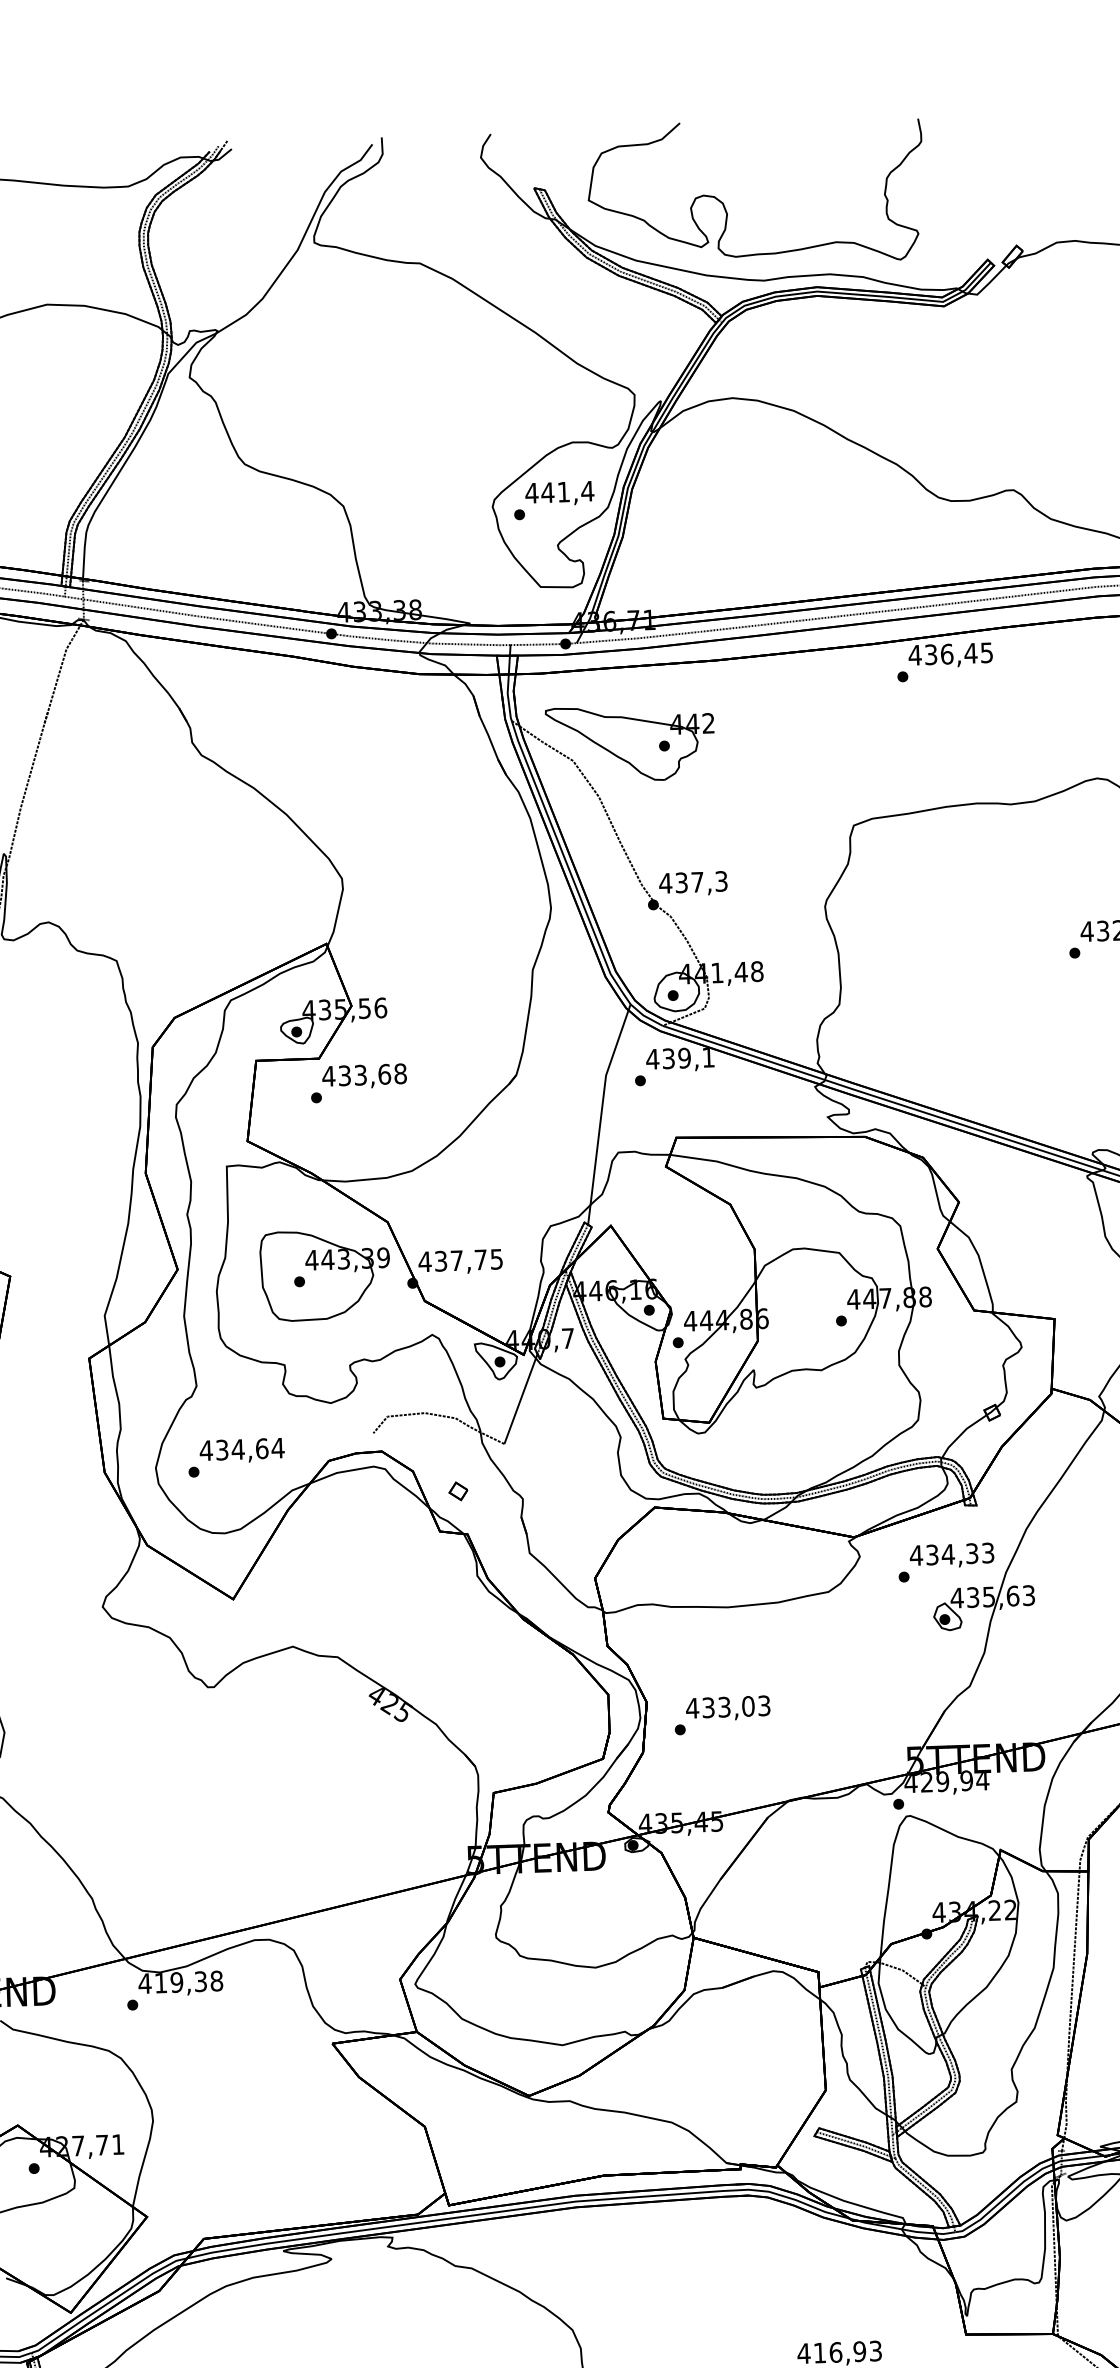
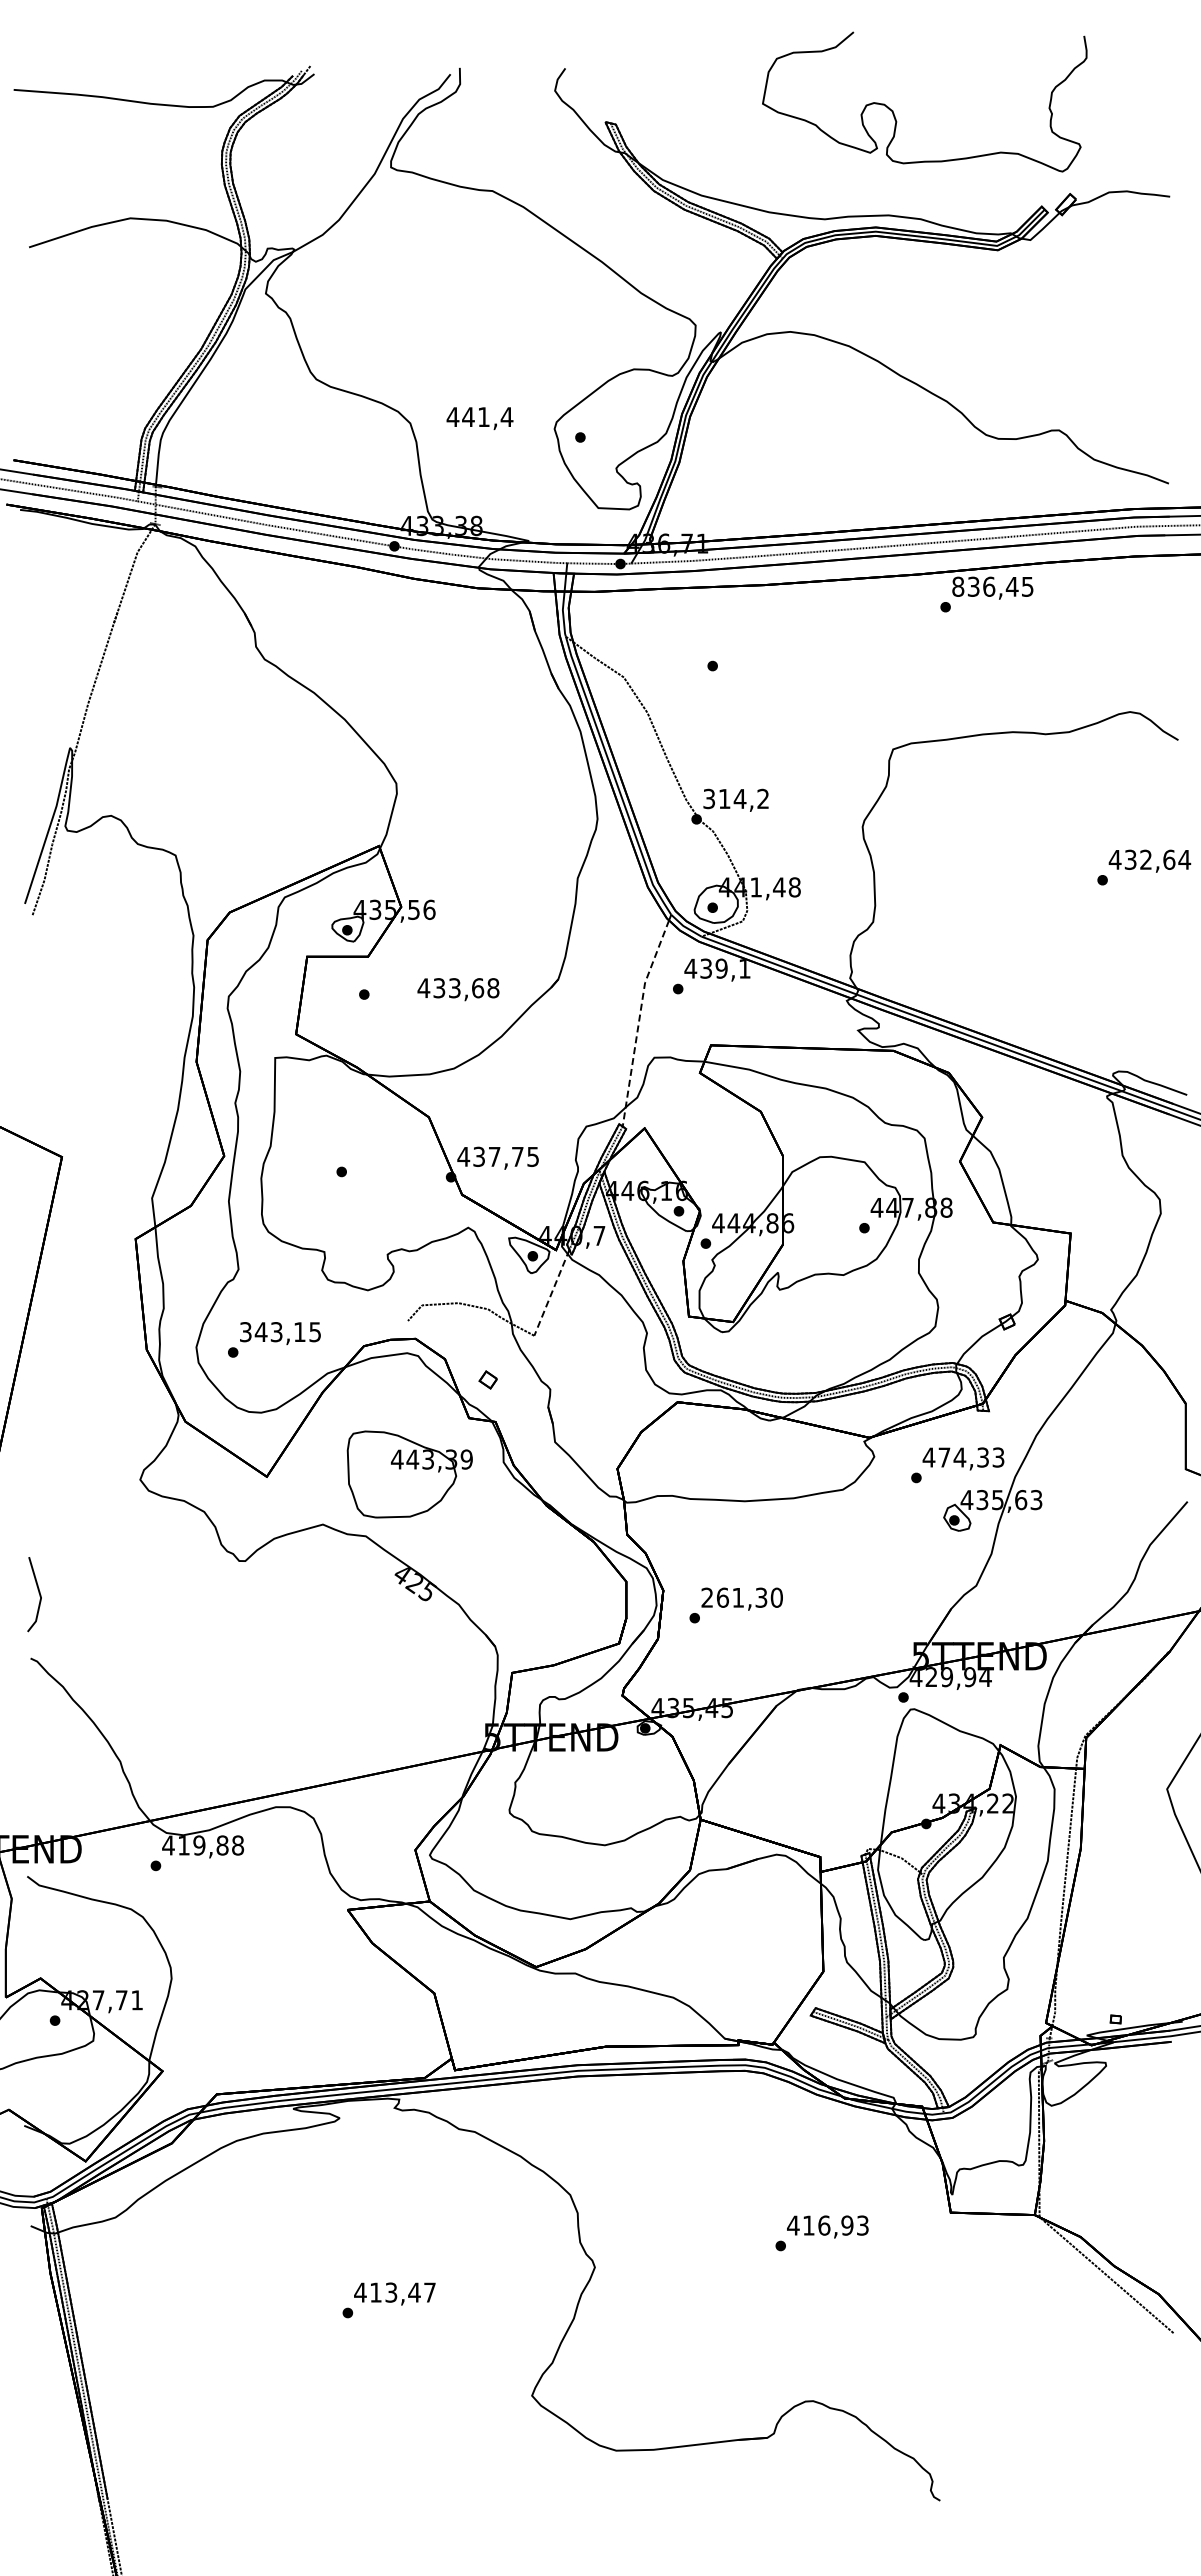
part: (723, 202) -> (893, 110), moved
text: (559, 493) -> (479, 418), moved
text: (914, 655) -> (957, 586), 436,45 -> 836,45
part: (630, 743) -> (679, 662), removed
text: (692, 881) -> (735, 798), 437,3 -> 314,2
text: (364, 1076) -> (458, 989), moved
line: (601, 1115) -> (639, 1021), solid -> dashed
part: (324, 1275) -> (409, 1474), moved
line: (520, 1399) -> (551, 1293), solid -> dashed
text: (242, 1449) -> (280, 1332), 434,64 -> 343,15
text: (932, 1554) -> (944, 1457), 434,33 -> 474,33
text: (727, 1706) -> (741, 1597), 433,03 -> 261,30
text: (200, 1981) -> (222, 1845), 419,38 -> 419,88

